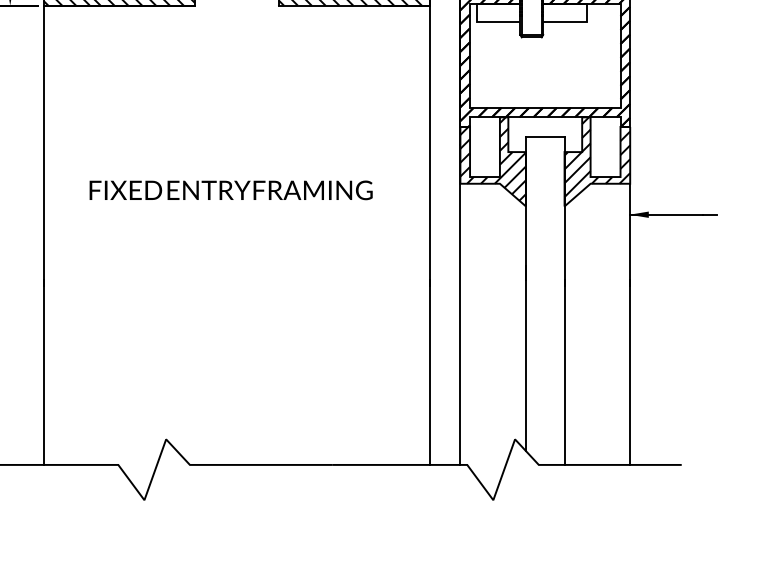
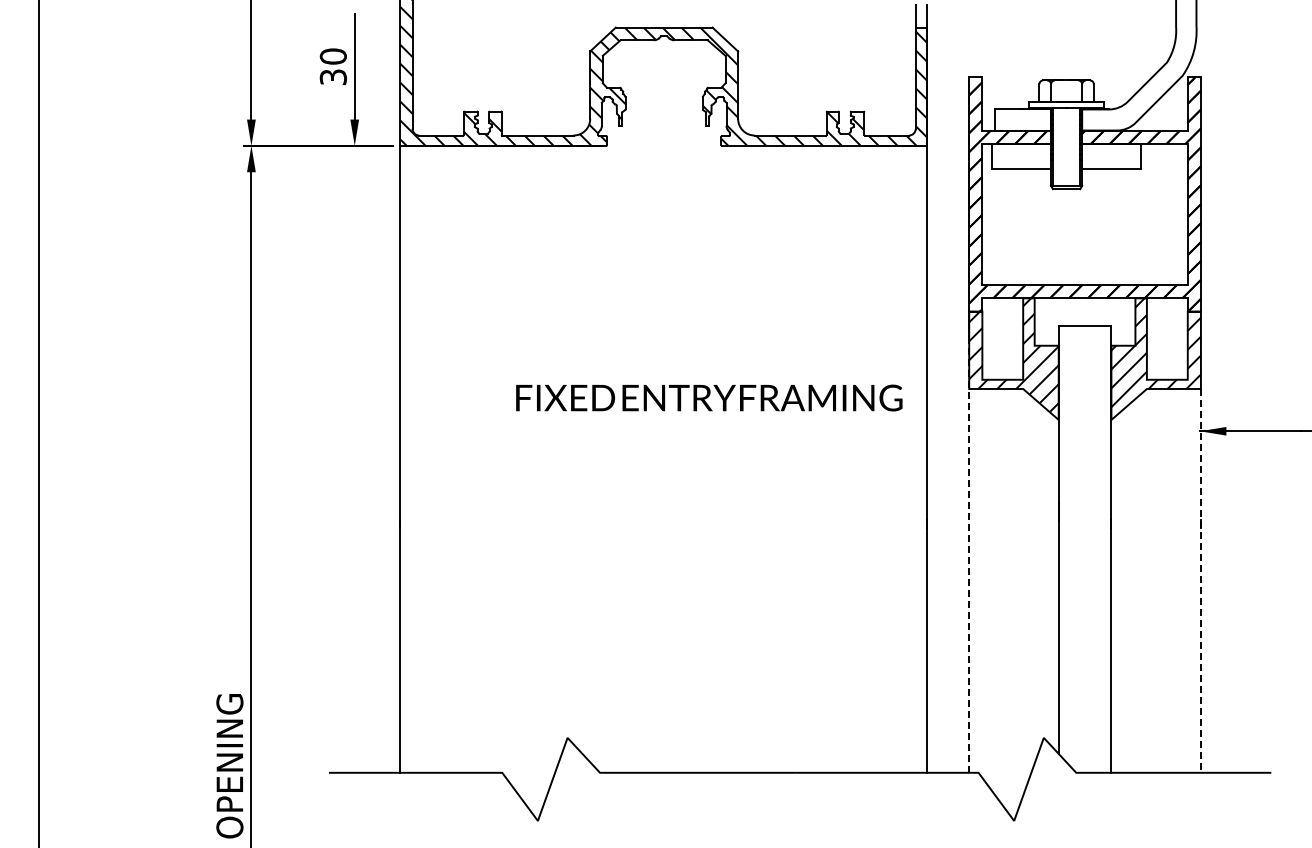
text: (231, 189) -> (709, 397), moved
line: (460, 305) -> (969, 555), solid -> dashed
line: (629, 324) -> (1200, 580), solid -> dashed

